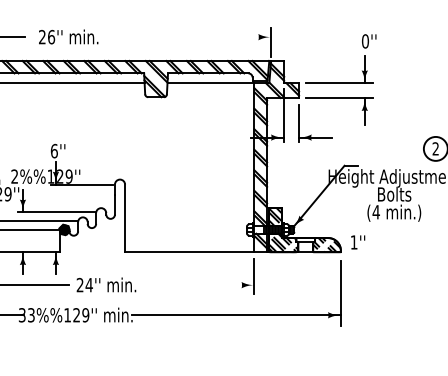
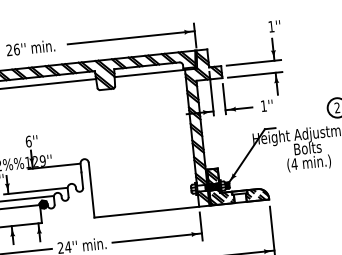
line: (192, 37) -> (131, 38), added
text: (365, 41) -> (271, 26), 0'' -> 1''
text: (358, 242) -> (267, 105), moved
line: (199, 285) -> (157, 238), added

